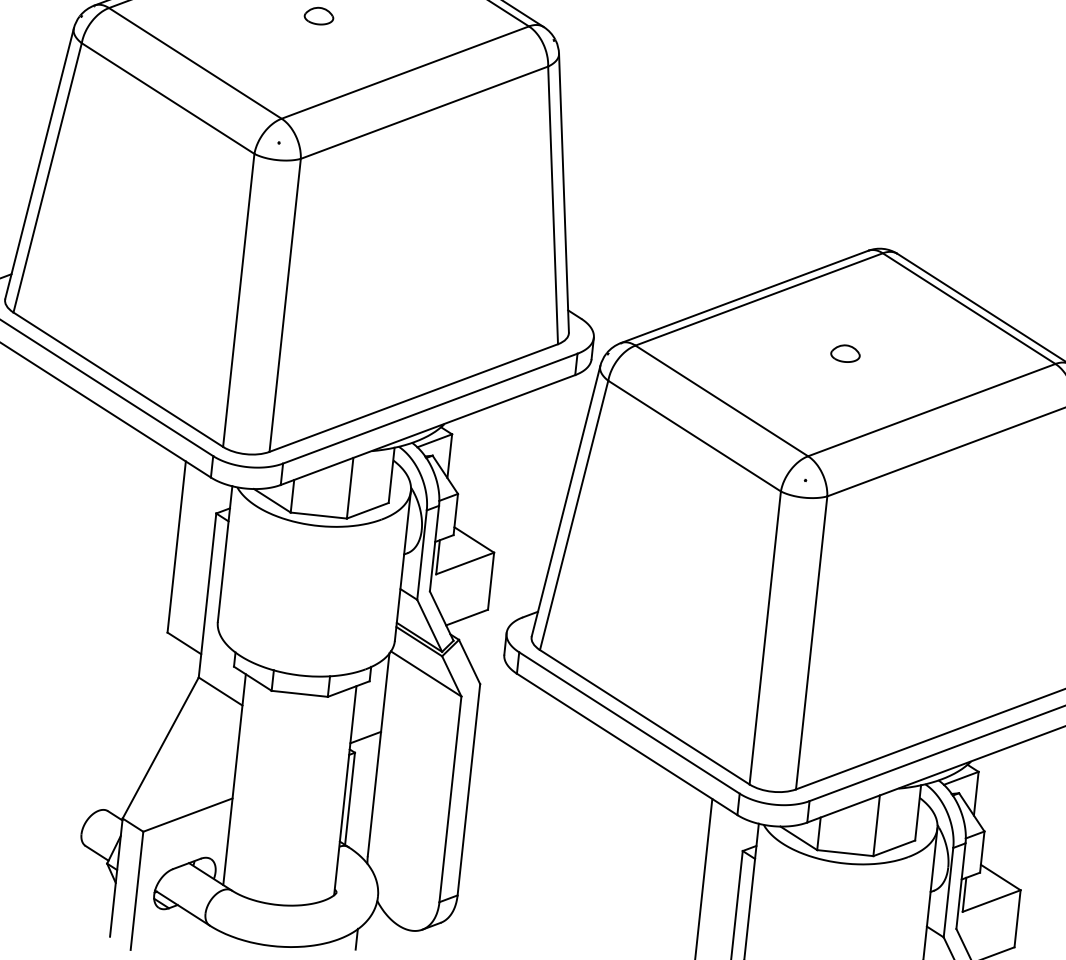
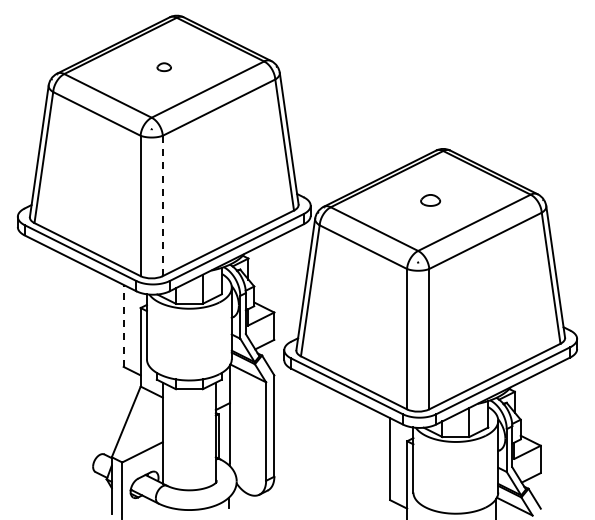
line: (284, 306) -> (162, 206), solid -> dashed
part: (845, 353) -> (430, 200), size x1.4
line: (176, 546) -> (123, 325), solid -> dashed

